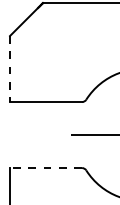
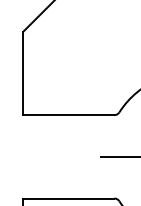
line: (10, 69) -> (23, 74), dashed -> solid
line: (45, 168) -> (68, 199), dashed -> solid

